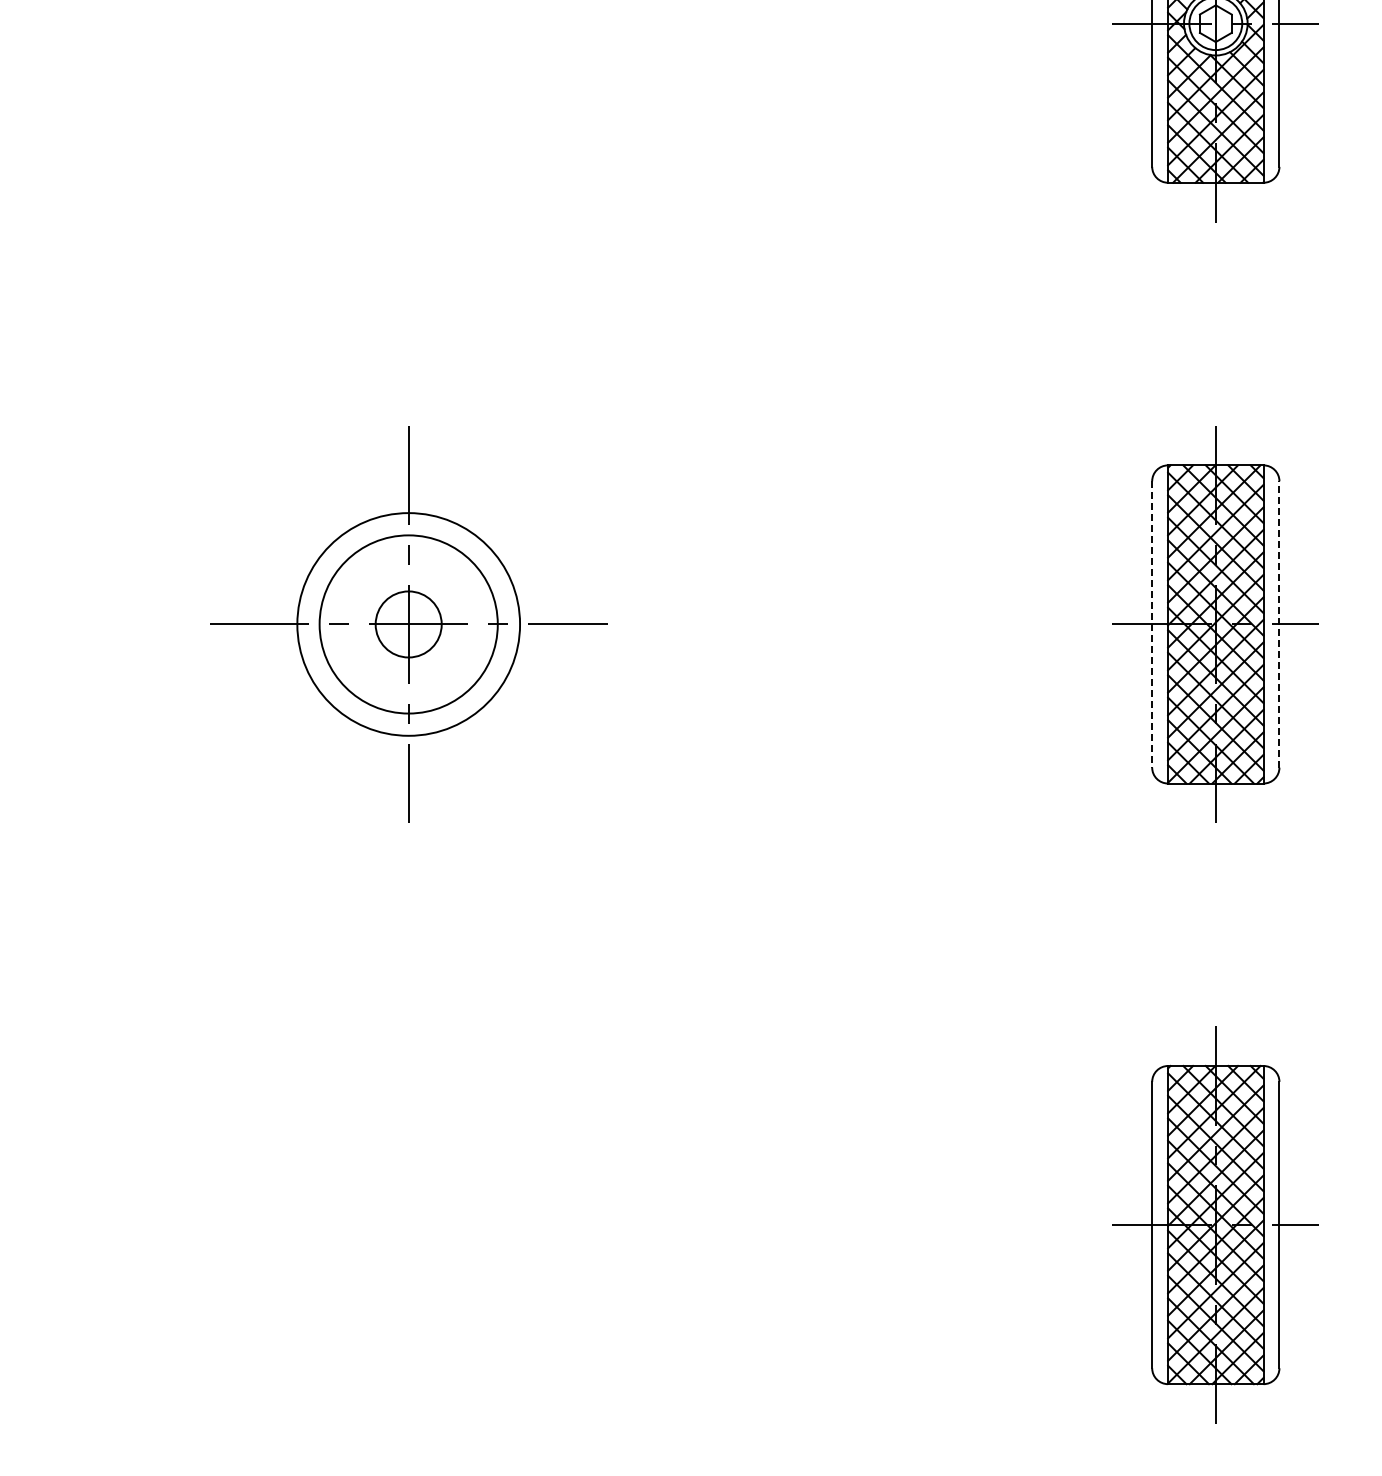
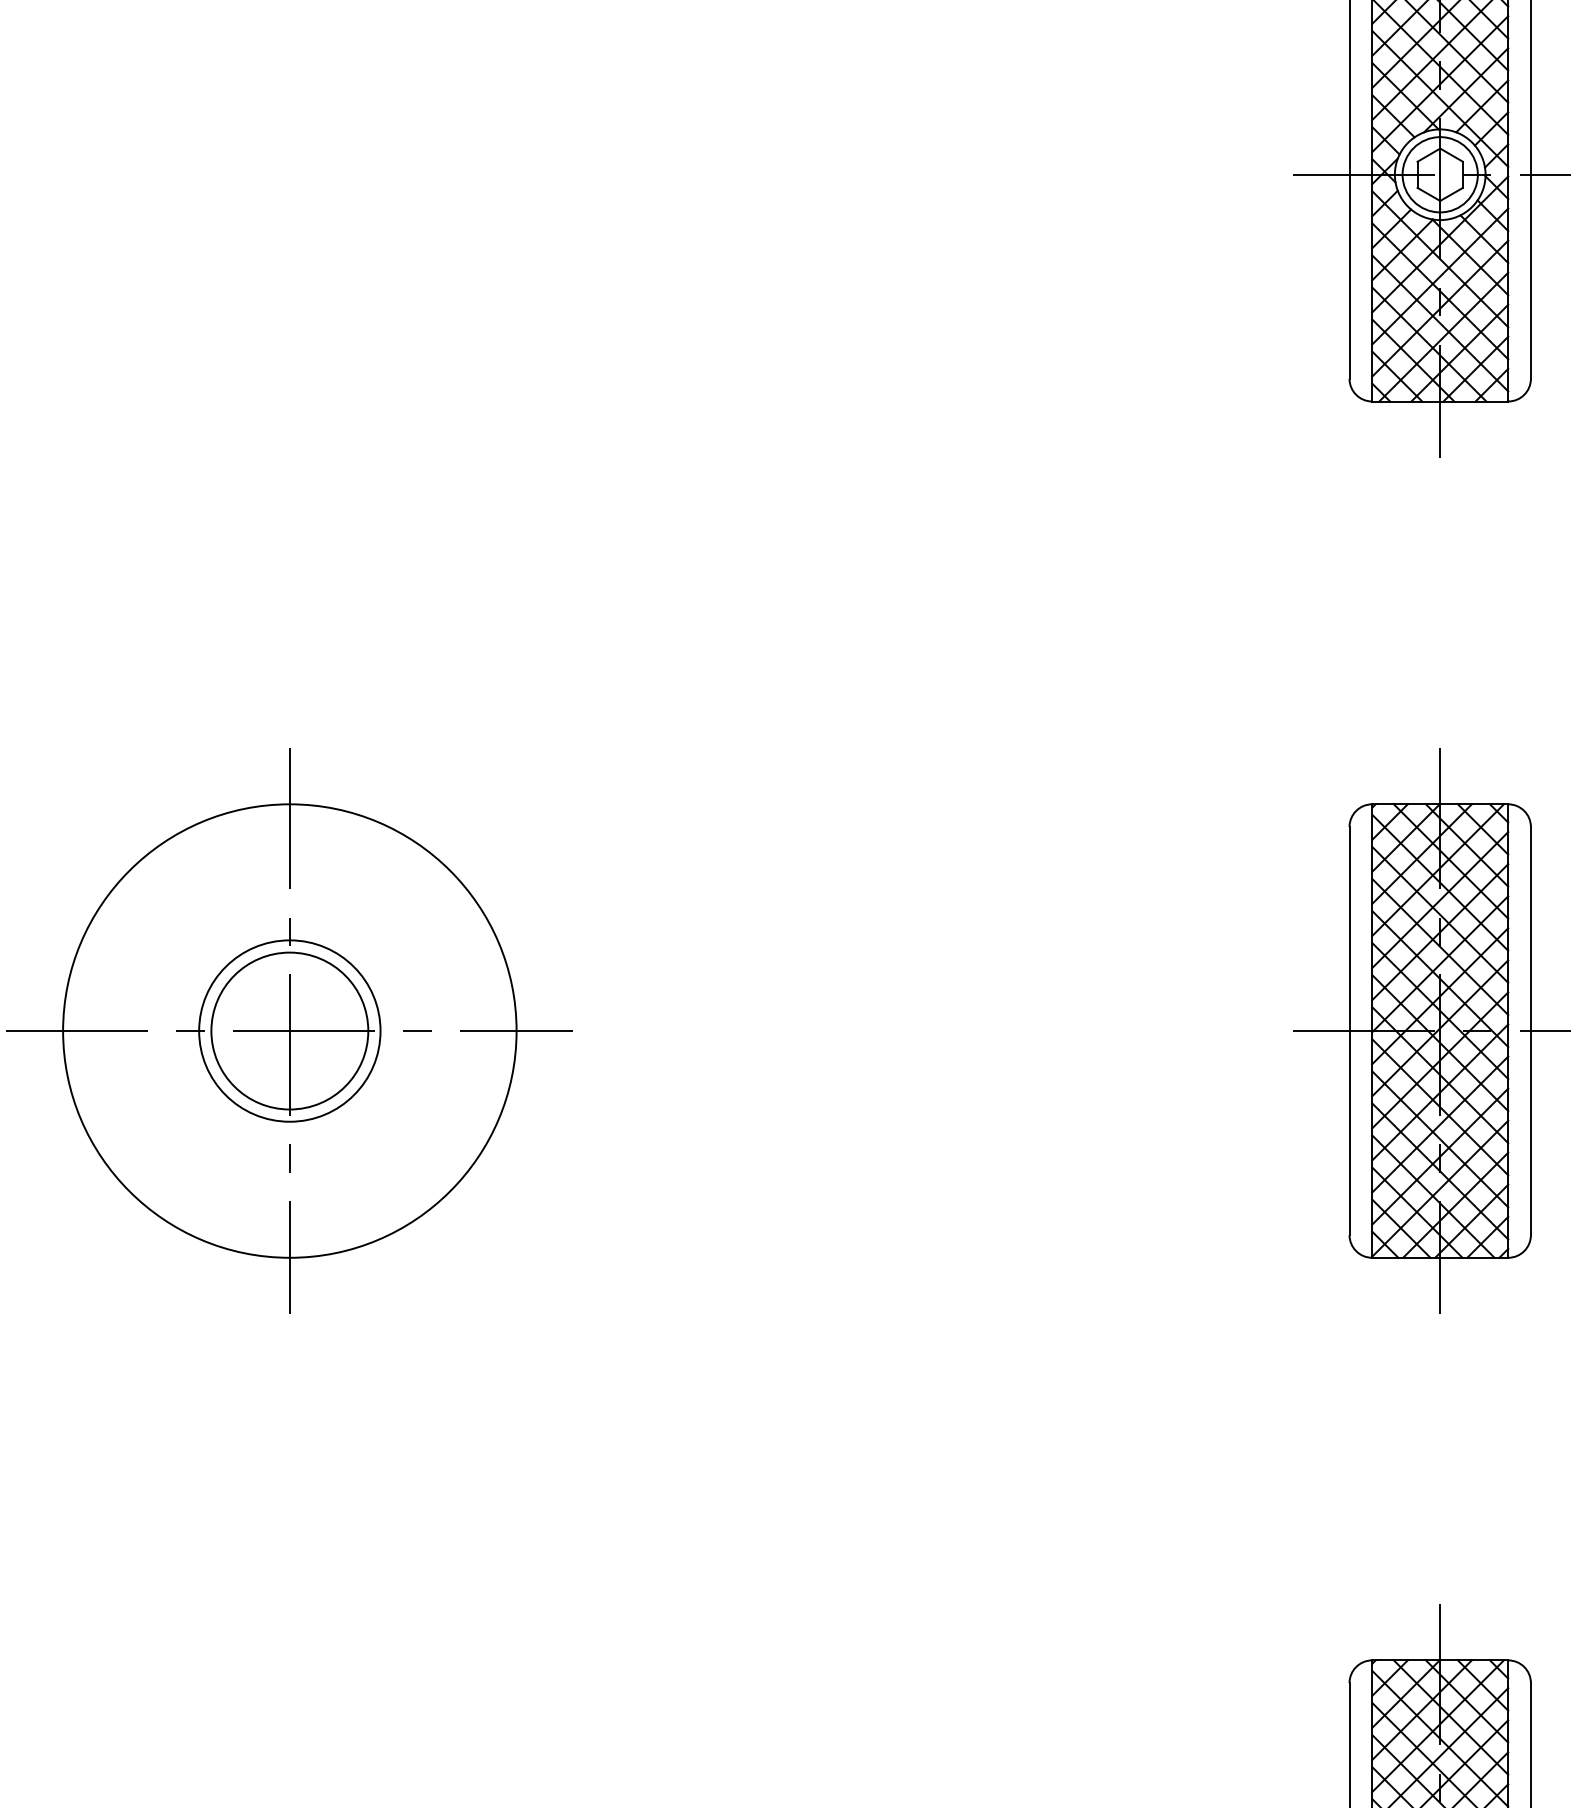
line: (1279, 623) -> (1530, 1029), dashed -> solid
circle: (408, 624) -> (289, 1031), size x0.71
circle: (408, 624) -> (289, 1031), size x1.43
circle: (408, 624) -> (289, 1031), size x1.67
line: (1152, 624) -> (1349, 1031), dashed -> solid

